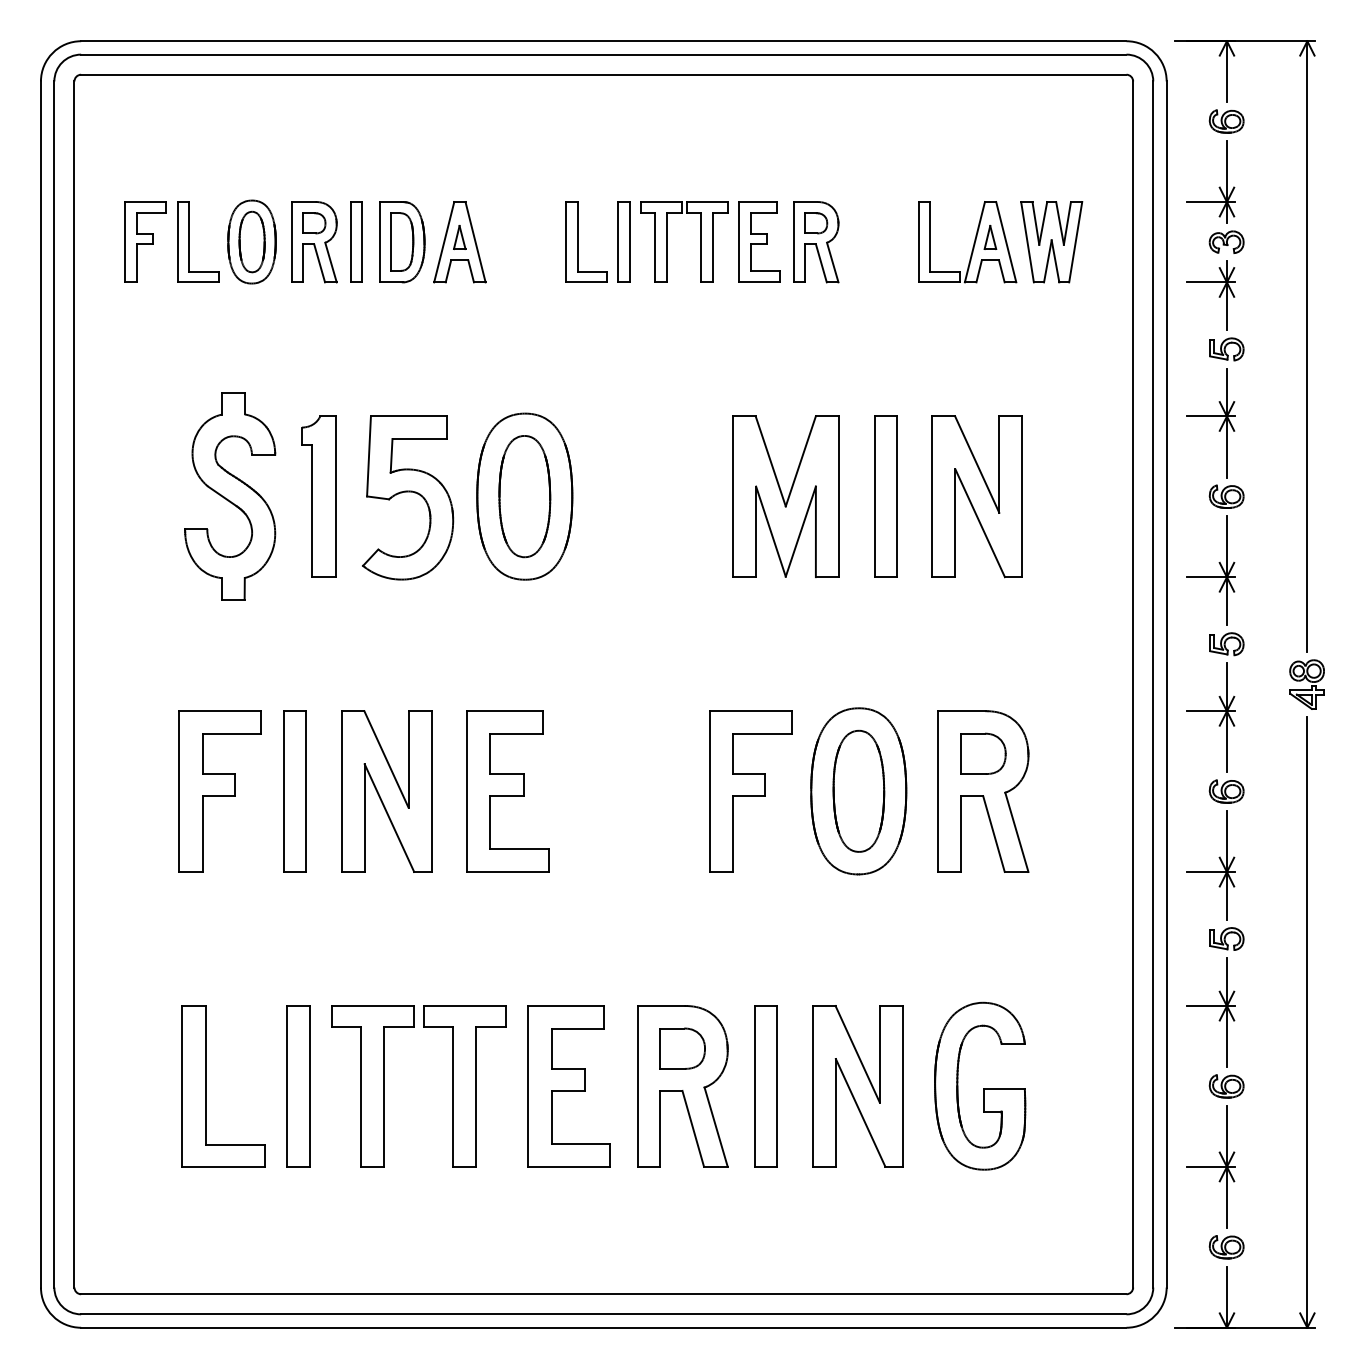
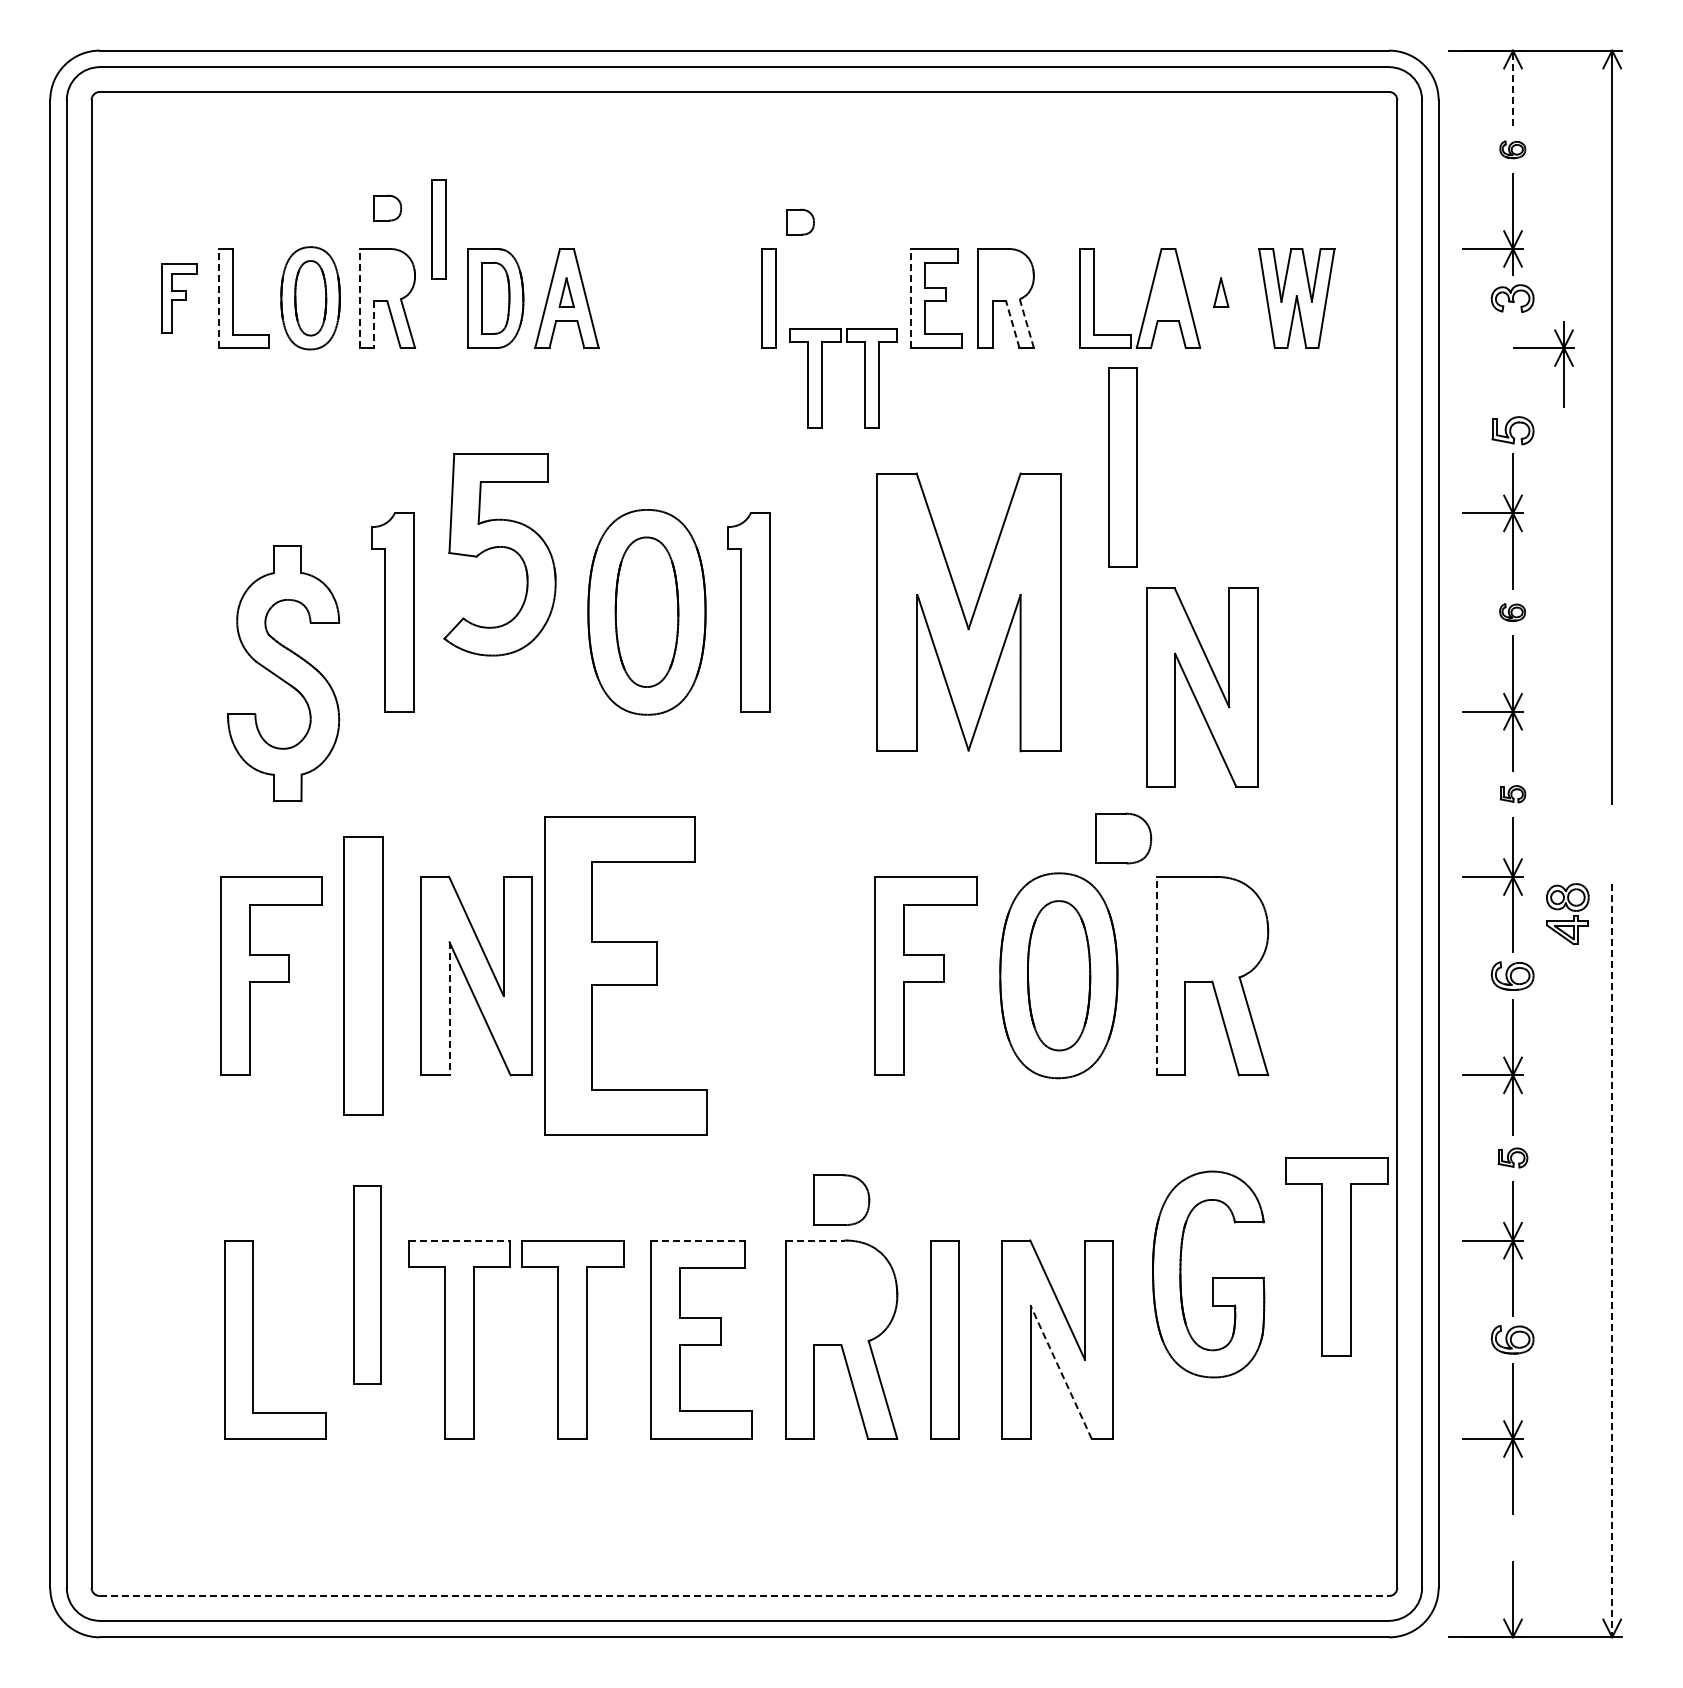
line: (1227, 71) -> (1513, 88), solid -> dashed
part: (1226, 121) -> (1512, 149), size x0.6
part: (314, 222) -> (387, 207), moved
part: (816, 222) -> (800, 221), moved
part: (145, 242) -> (179, 298), size x0.7
line: (177, 242) -> (218, 298), solid -> dashed
line: (291, 242) -> (359, 298), solid -> dashed
part: (355, 242) -> (438, 229), moved
part: (577, 242) -> (712, 298), removed
part: (667, 242) -> (822, 378), moved
line: (739, 242) -> (911, 298), solid -> dashed
part: (973, 243) -> (1147, 300), moved
line: (821, 263) -> (1012, 324), solid -> dashed
line: (832, 263) -> (1026, 324), solid -> dashed
line: (303, 264) -> (373, 325), solid -> dashed
part: (1219, 295) -> (1554, 364), moved
part: (405, 492) -> (496, 548), moved
part: (230, 495) -> (283, 673), moved
part: (607, 496) -> (748, 612), added
part: (786, 496) -> (969, 612), size x1.4
part: (885, 496) -> (1122, 467), moved
part: (977, 496) -> (1202, 687), moved
part: (1226, 496) -> (1512, 612), size x0.6
part: (1226, 643) -> (1512, 793), size x0.6
part: (1306, 684) -> (1567, 914), moved
part: (983, 753) -> (1123, 838), moved
part: (294, 791) -> (363, 975), size x1.4
part: (508, 791) -> (626, 975), size x1.6
line: (937, 791) -> (1156, 975), solid -> dashed
line: (364, 818) -> (449, 1009), solid -> dashed
part: (1226, 938) -> (1512, 1157), size x0.7
line: (372, 1005) -> (459, 1240), solid -> dashed
line: (566, 1005) -> (698, 1240), solid -> dashed
line: (662, 1005) -> (816, 1240), solid -> dashed
part: (1083, 1018) -> (1336, 1256), added
line: (1307, 1022) -> (1612, 1260), solid -> dashed
part: (682, 1048) -> (841, 1199), moved
part: (298, 1086) -> (367, 1284), moved
part: (980, 1086) -> (1208, 1274), moved
line: (860, 1112) -> (1061, 1371), solid -> dashed
part: (1226, 1246) -> (1512, 1537), removed
line: (603, 1294) -> (744, 1596), solid -> dashed

